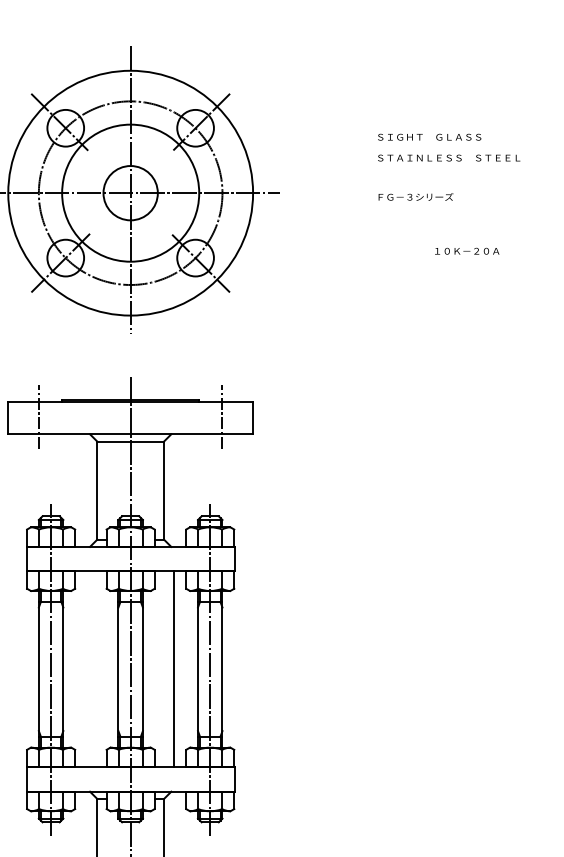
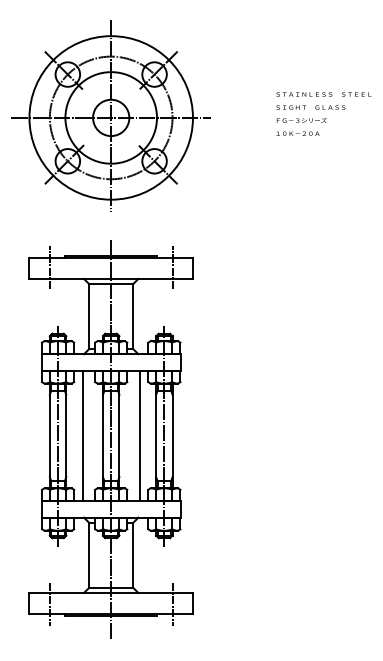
text: (429, 137) -> (310, 107), moved
text: (466, 250) -> (297, 133), moved
line: (87, 668) -> (82, 435), added

